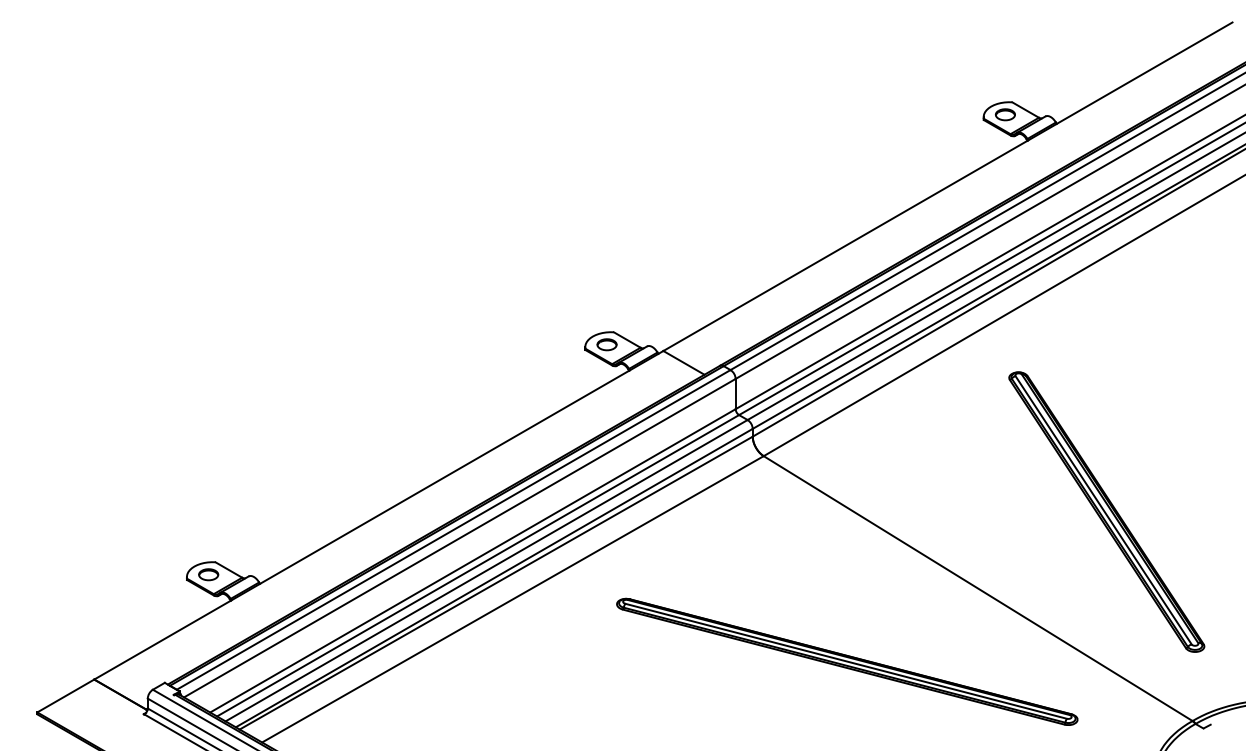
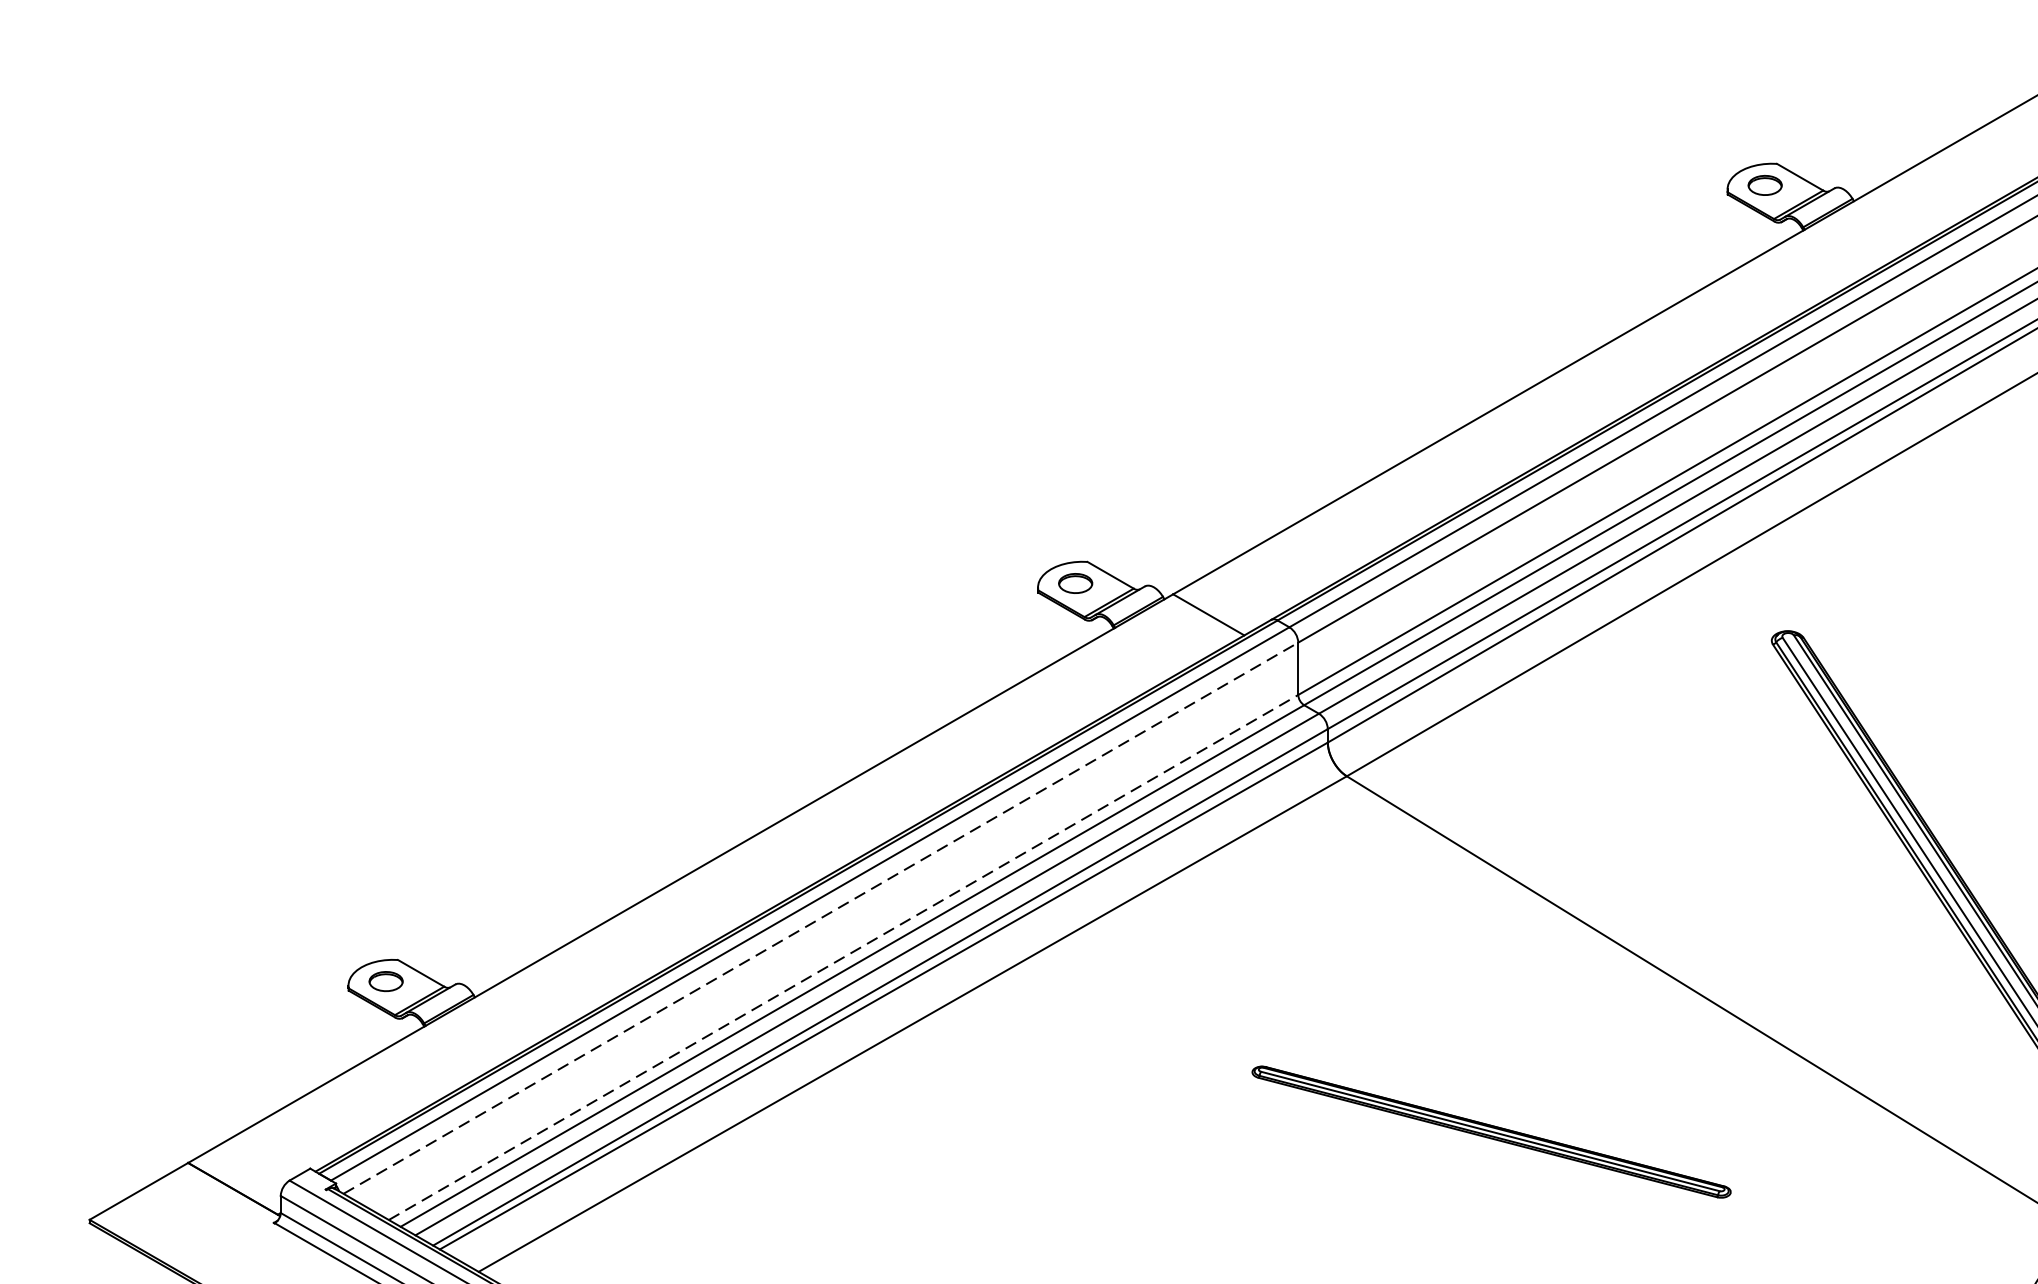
line: (460, 537) -> (822, 917), solid -> dashed
line: (473, 560) -> (844, 956), solid -> dashed
part: (847, 661) -> (1491, 1131), size x0.6

